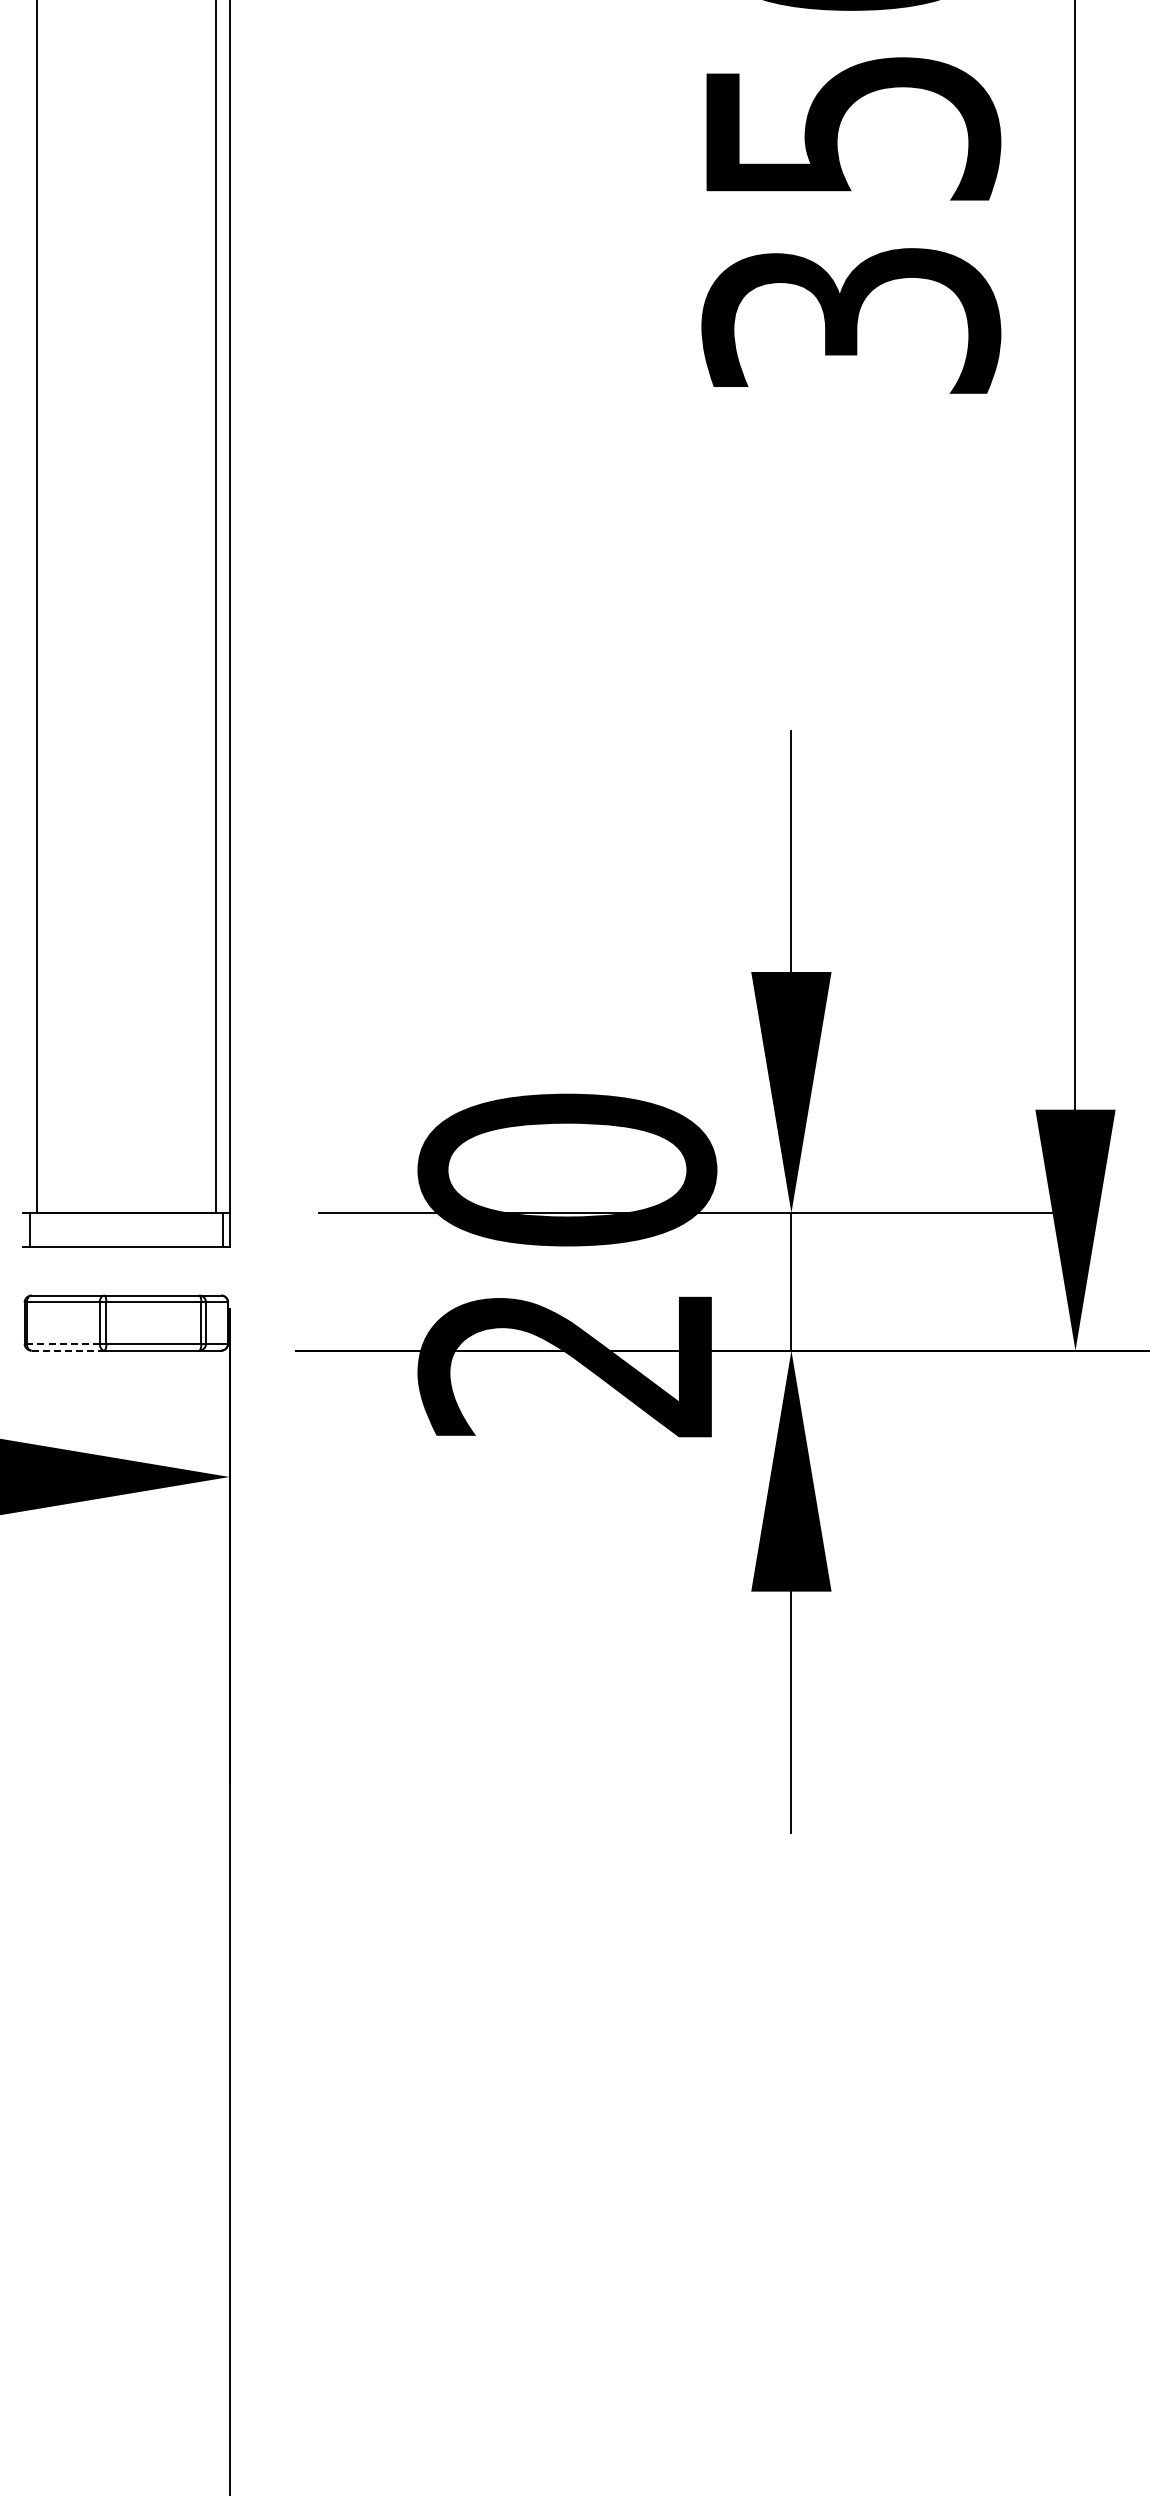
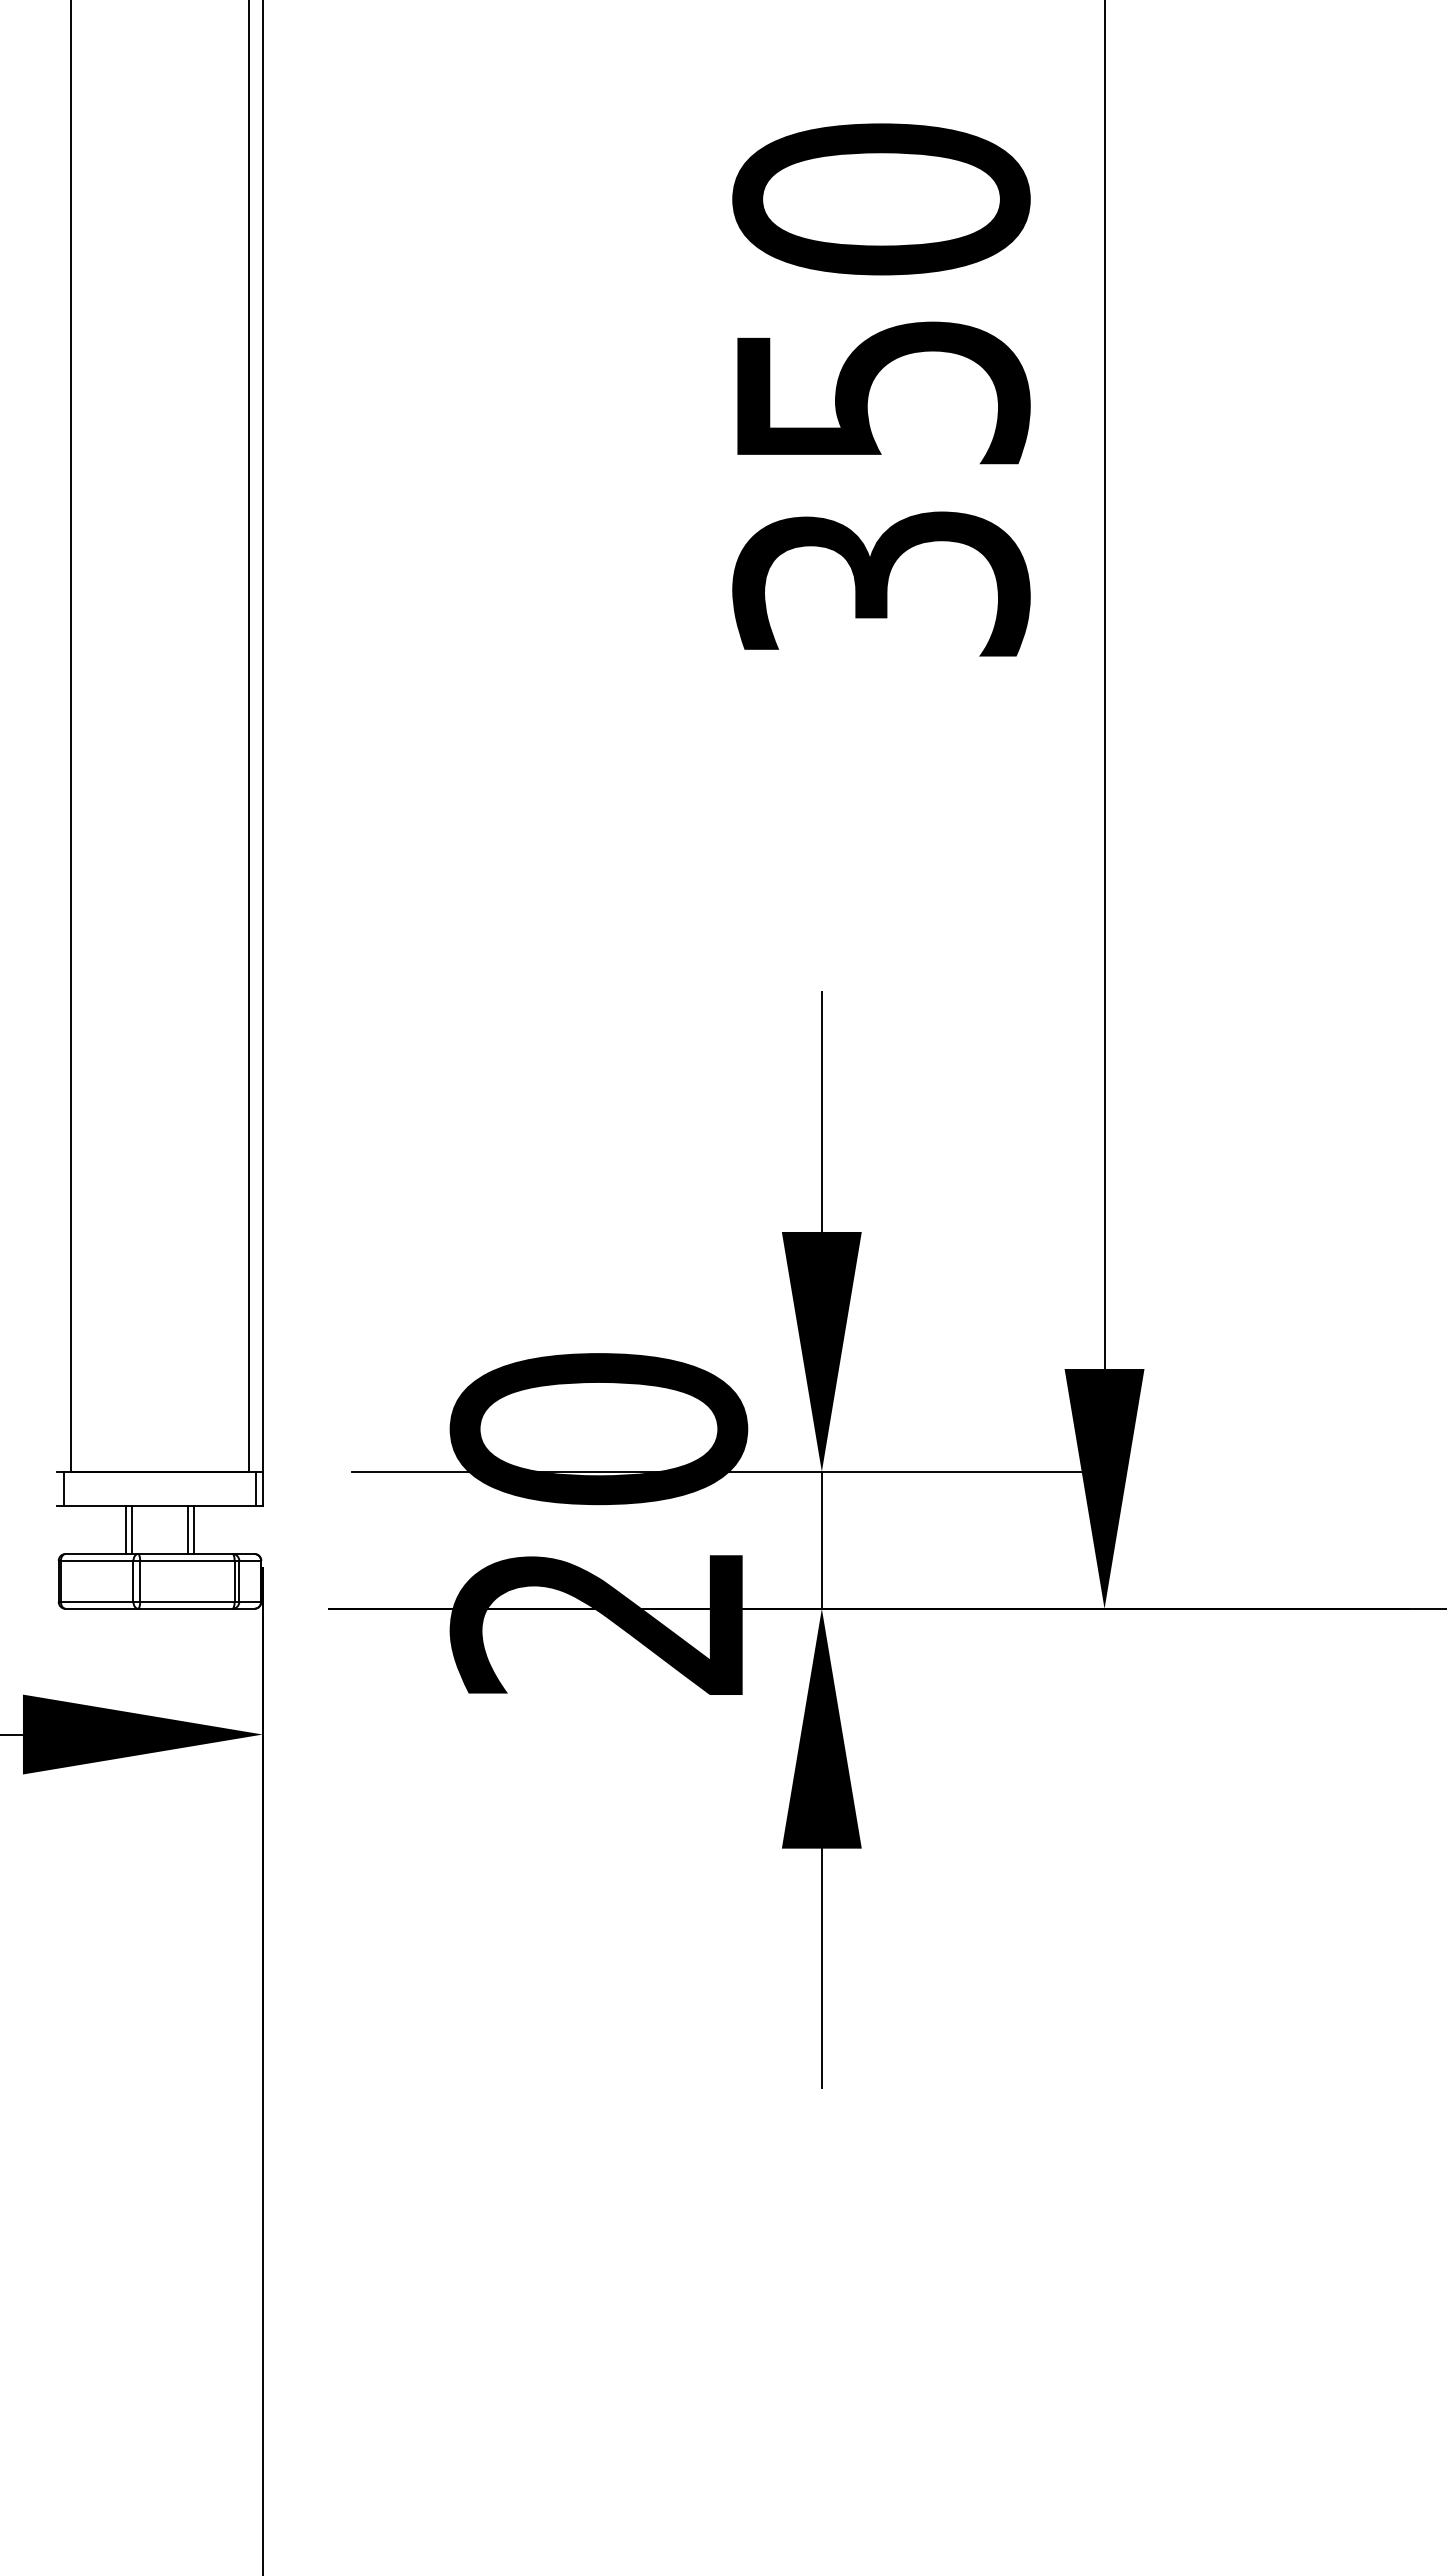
line: (91, 1271) -> (125, 1530), added
line: (97, 1271) -> (131, 1530), added
line: (155, 1271) -> (188, 1530), added
line: (161, 1271) -> (194, 1530), added
line: (62, 1343) -> (96, 1601), dashed -> solid
line: (68, 1350) -> (102, 1608), dashed -> solid

